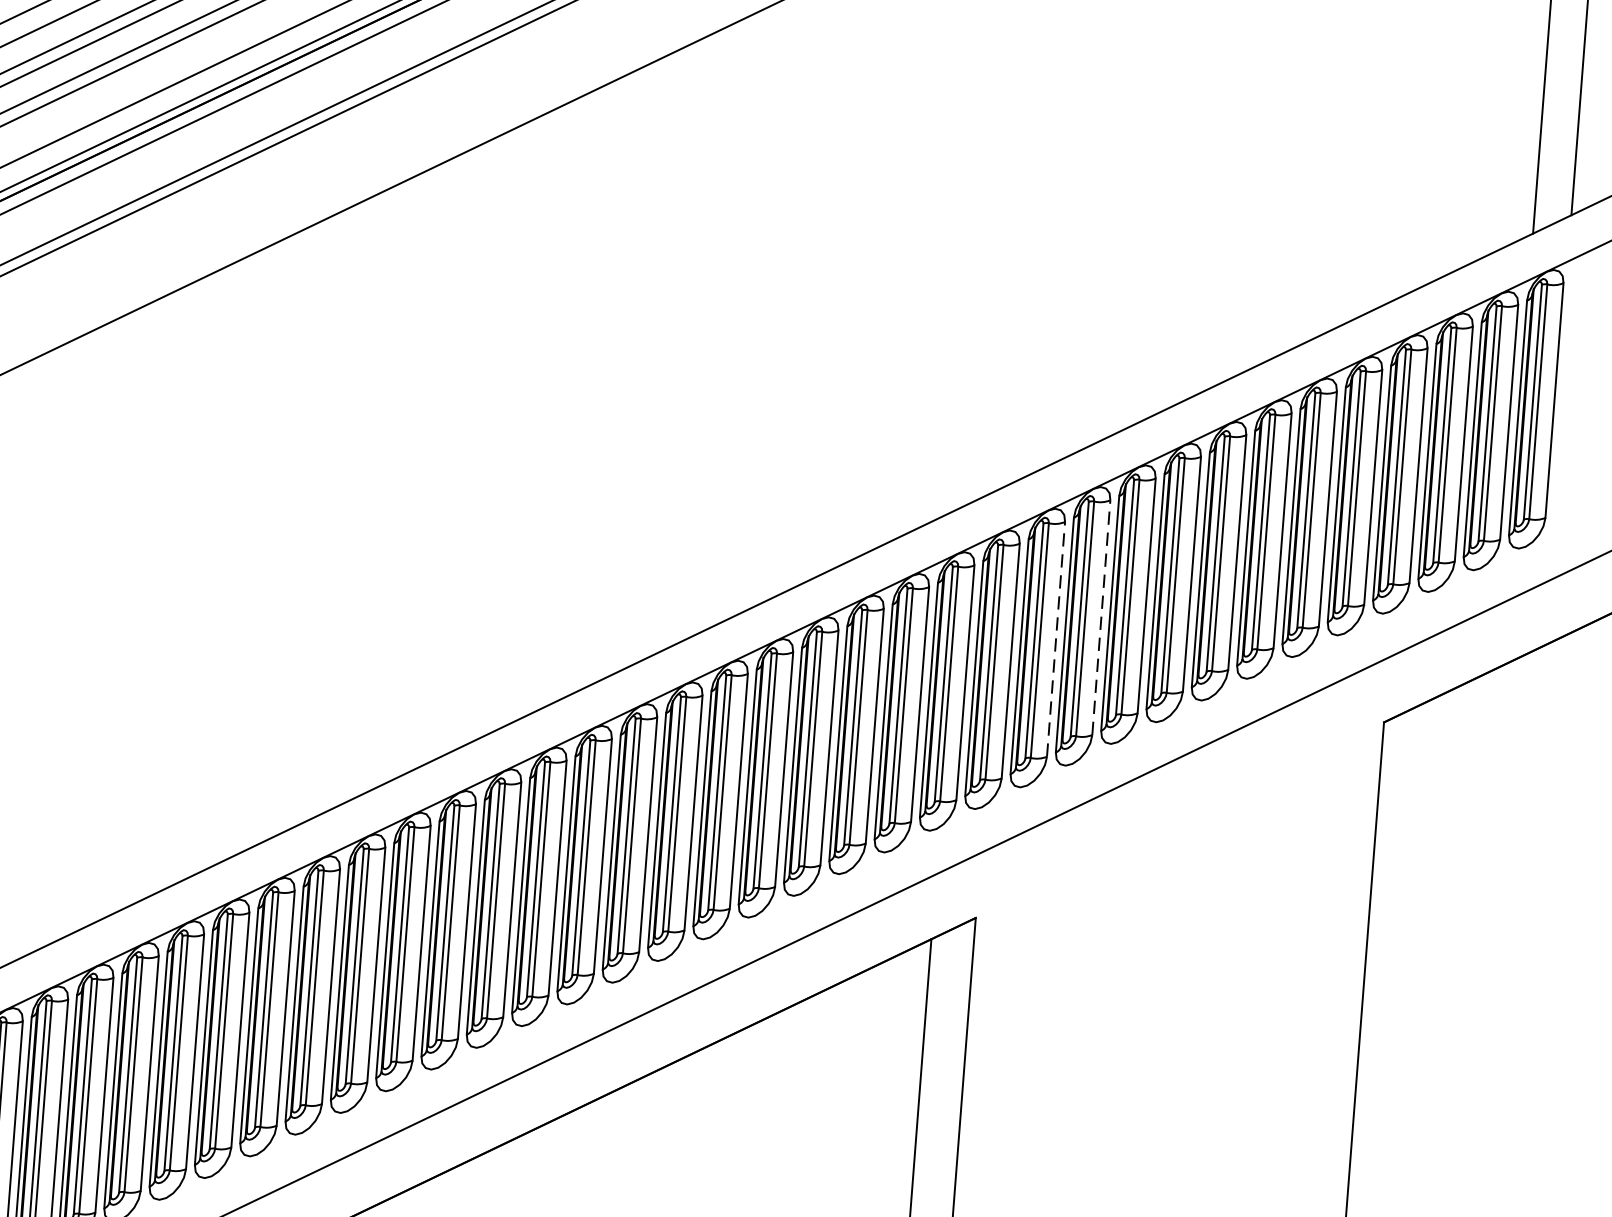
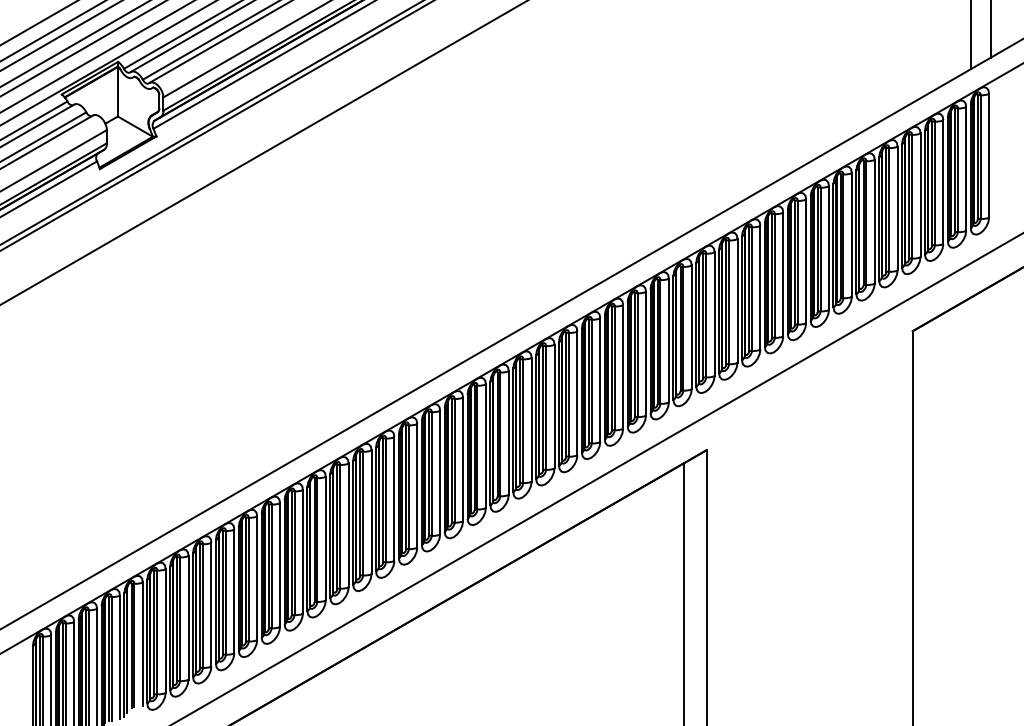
line: (1101, 617) -> (760, 287), dashed -> solid
line: (1056, 638) -> (737, 300), dashed -> solid

